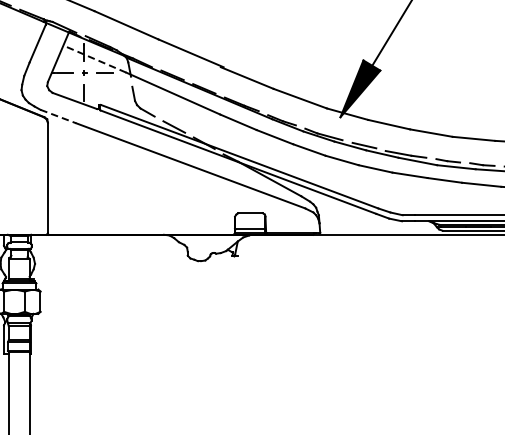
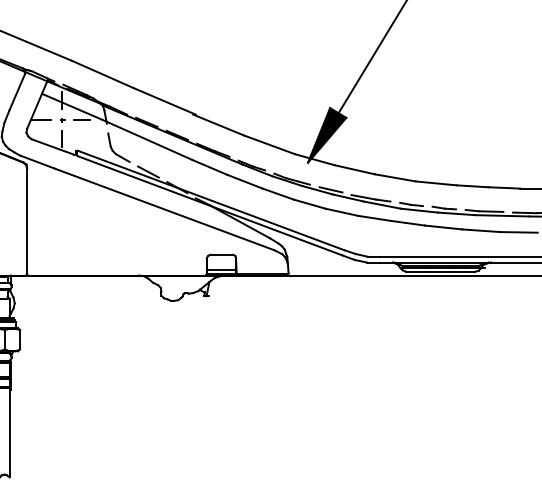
line: (95, 58) -> (72, 106), dashed -> solid
line: (58, 117) -> (37, 162), dashed -> solid

